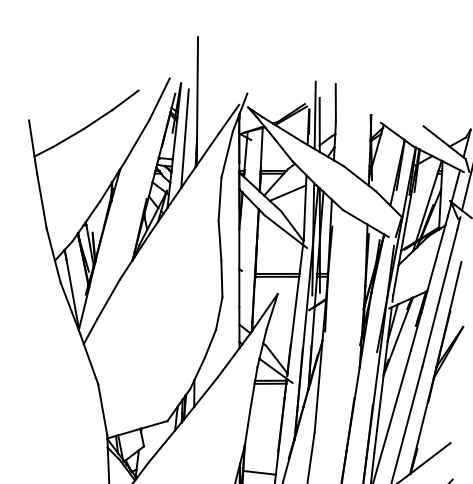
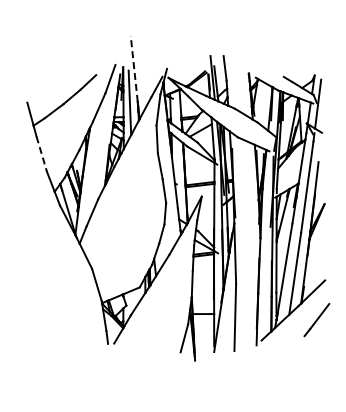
line: (198, 87) -> (134, 68), solid -> dashed
line: (41, 201) -> (41, 154), solid -> dashed

